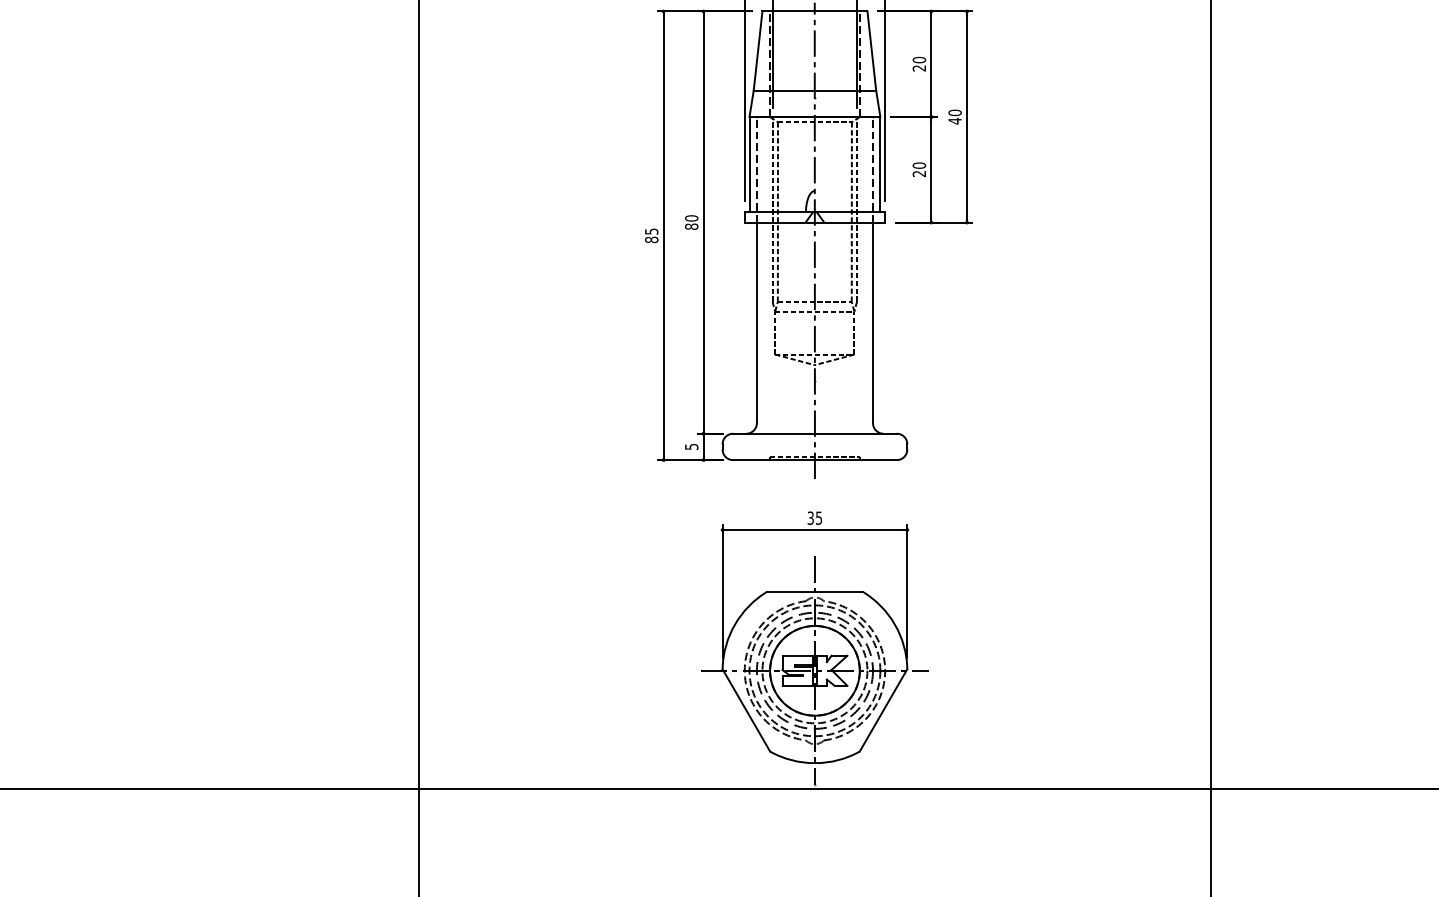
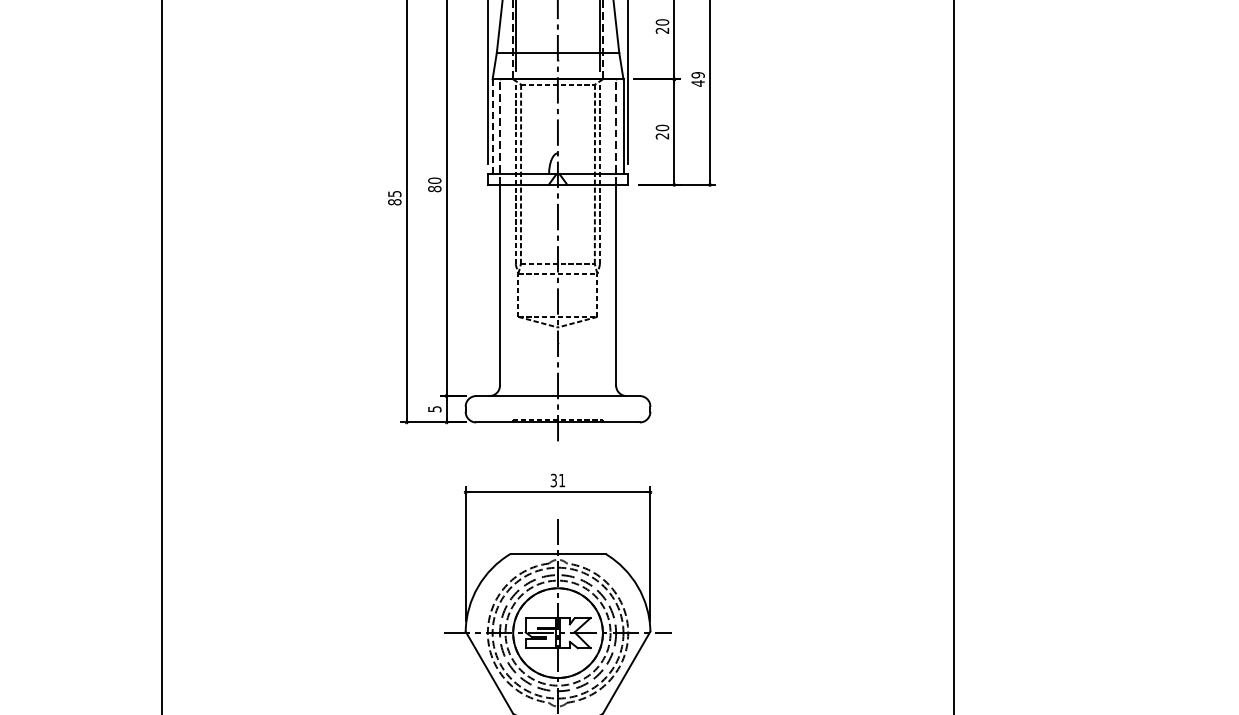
text: (954, 112) -> (697, 74), 40 -> 49
line: (749, 164) -> (492, 126), solid -> dashed
text: (819, 517) -> (562, 479), 35 -> 31

